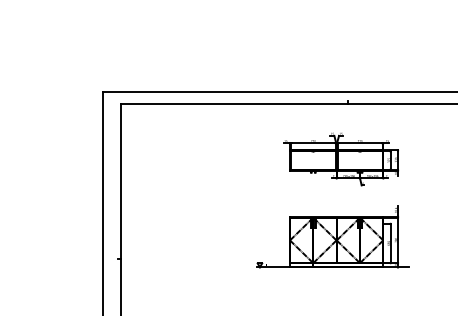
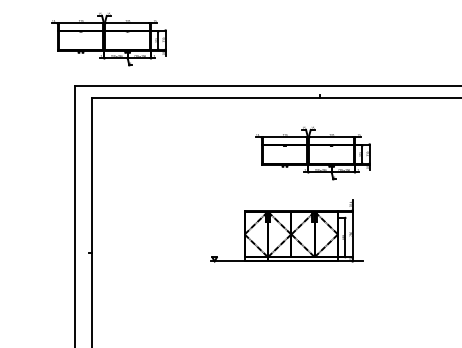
part: (136, 45) -> (108, 39), added
part: (331, 236) -> (286, 230), moved

